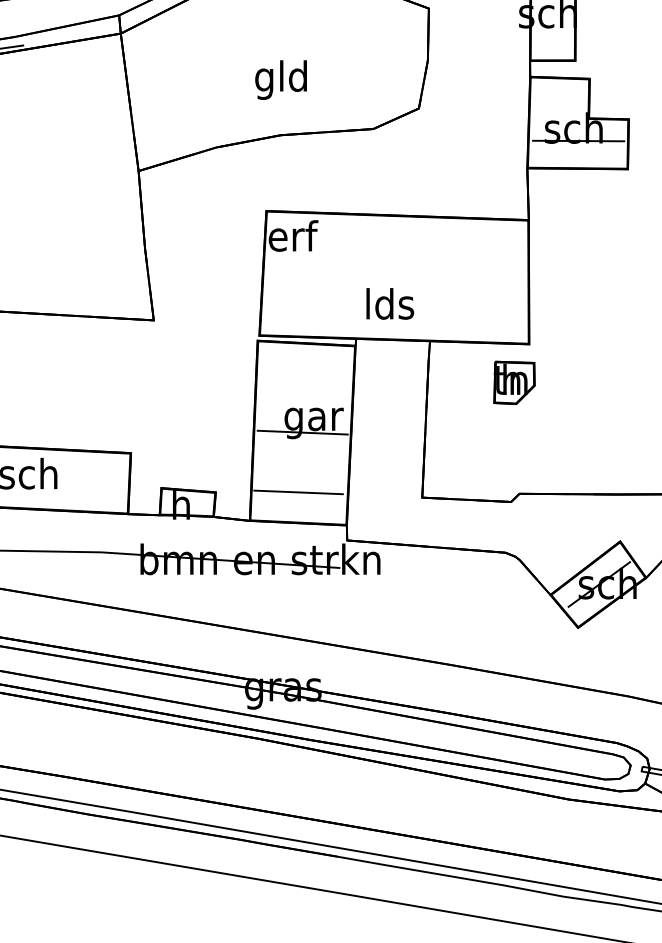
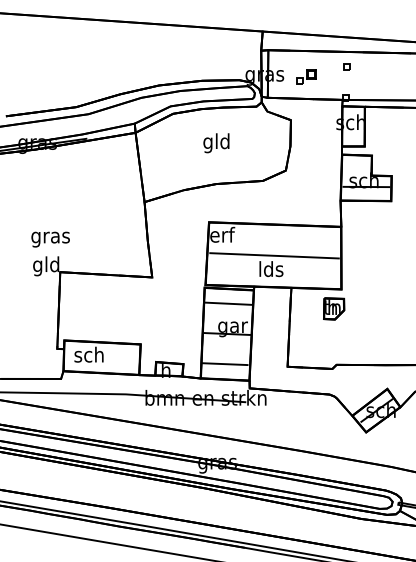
text: (281, 80) -> (216, 143), moved
line: (396, 276) -> (274, 255), added
line: (305, 372) -> (228, 303), added

